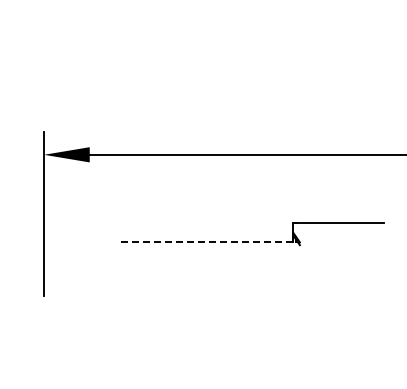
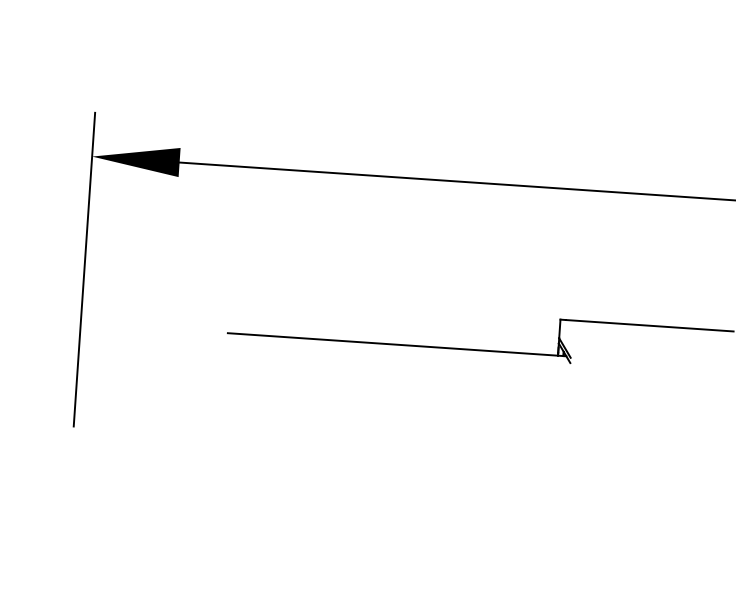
line: (209, 241) -> (397, 344), dashed -> solid

